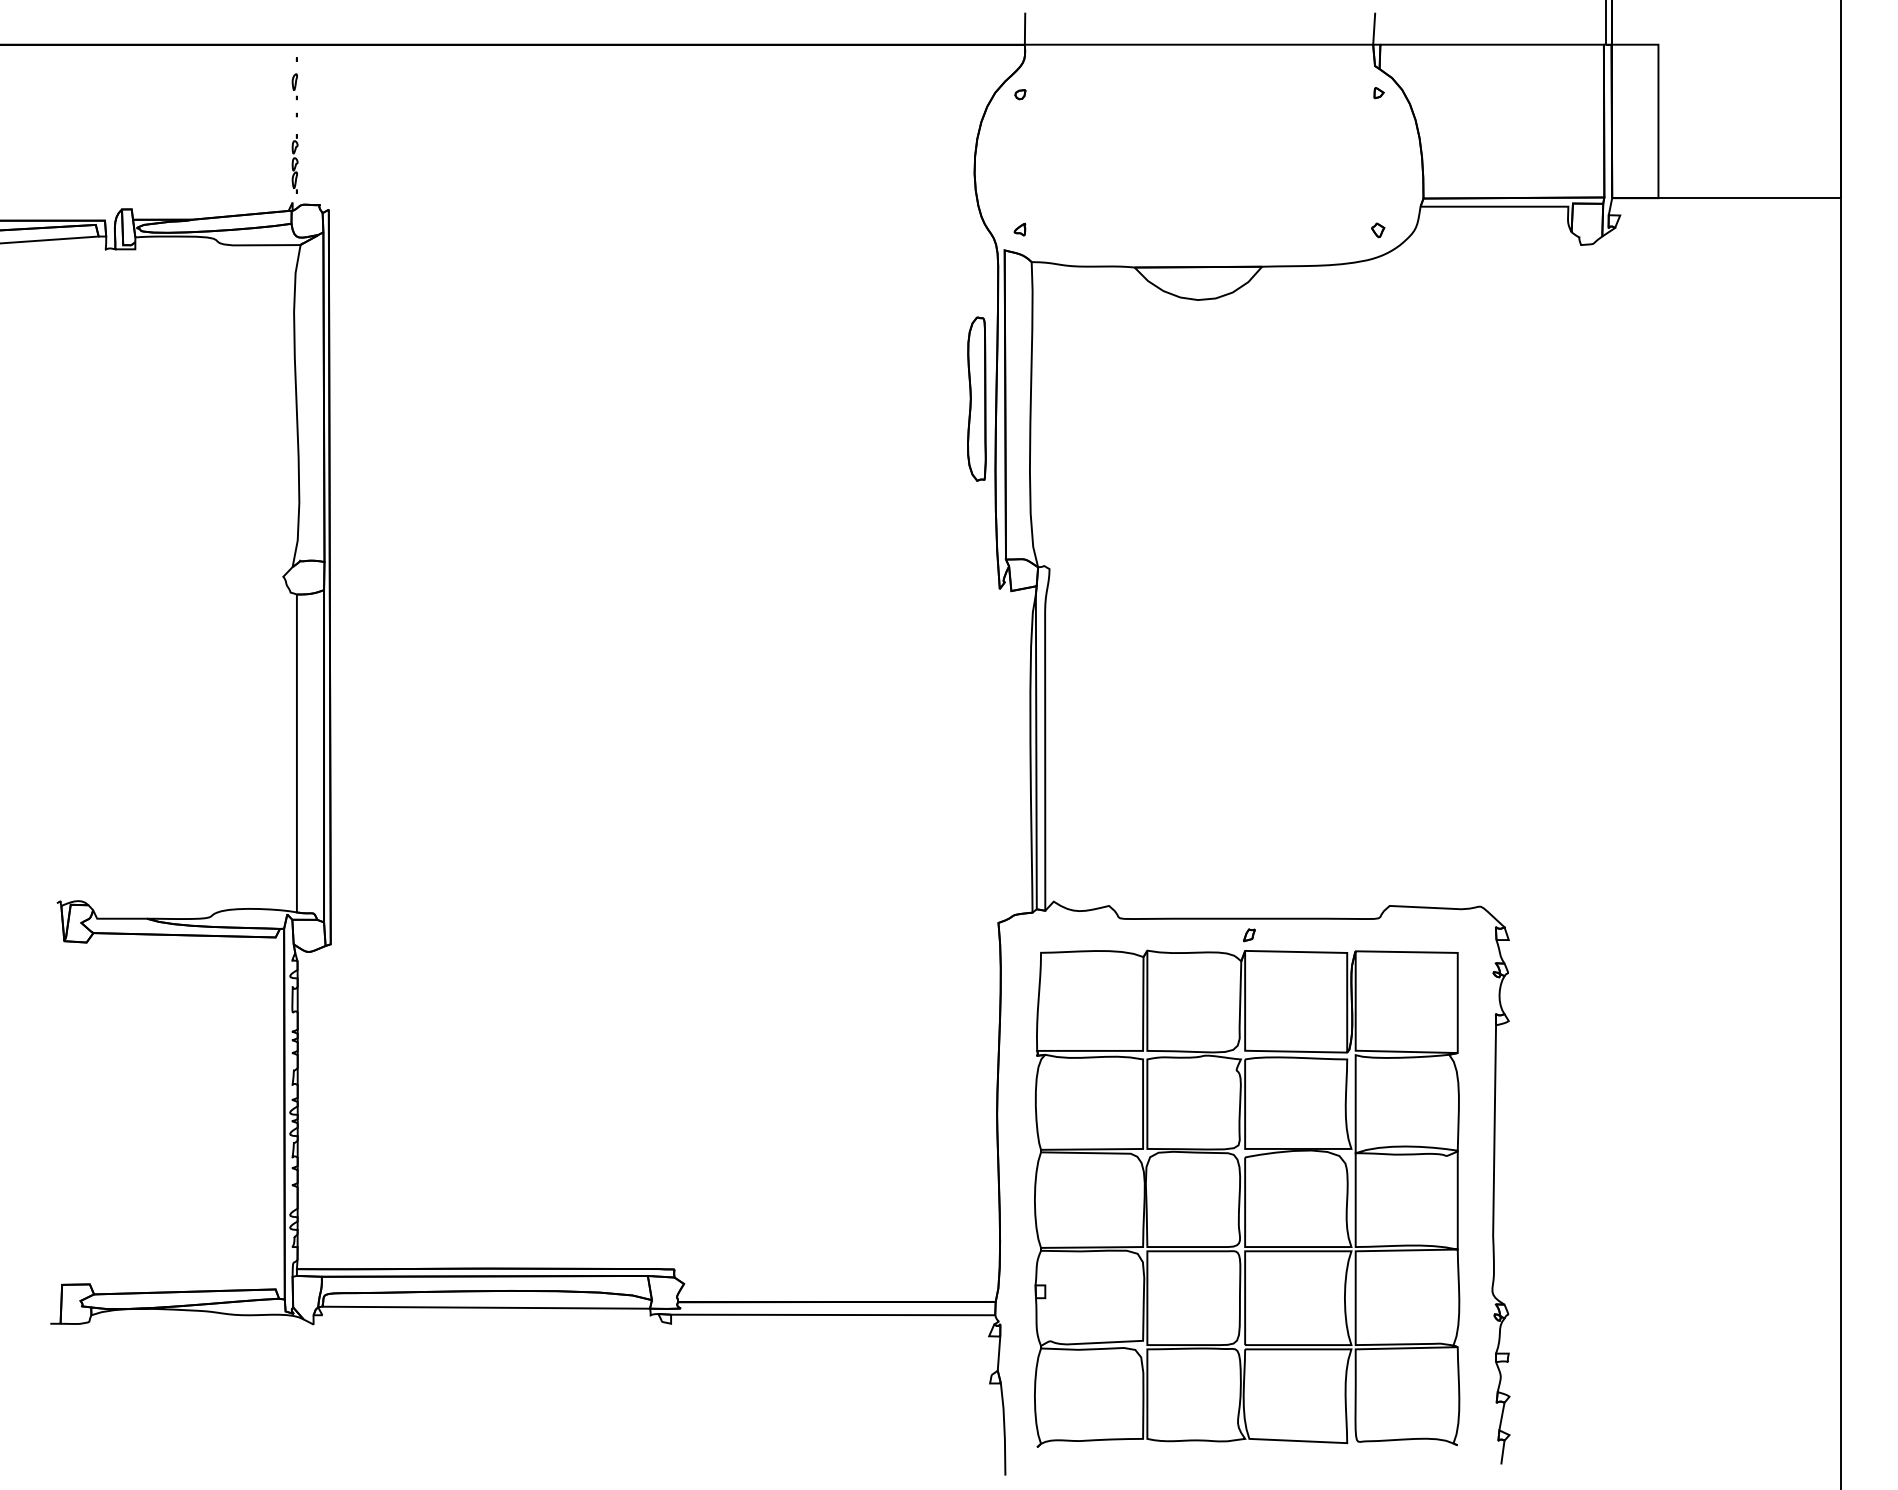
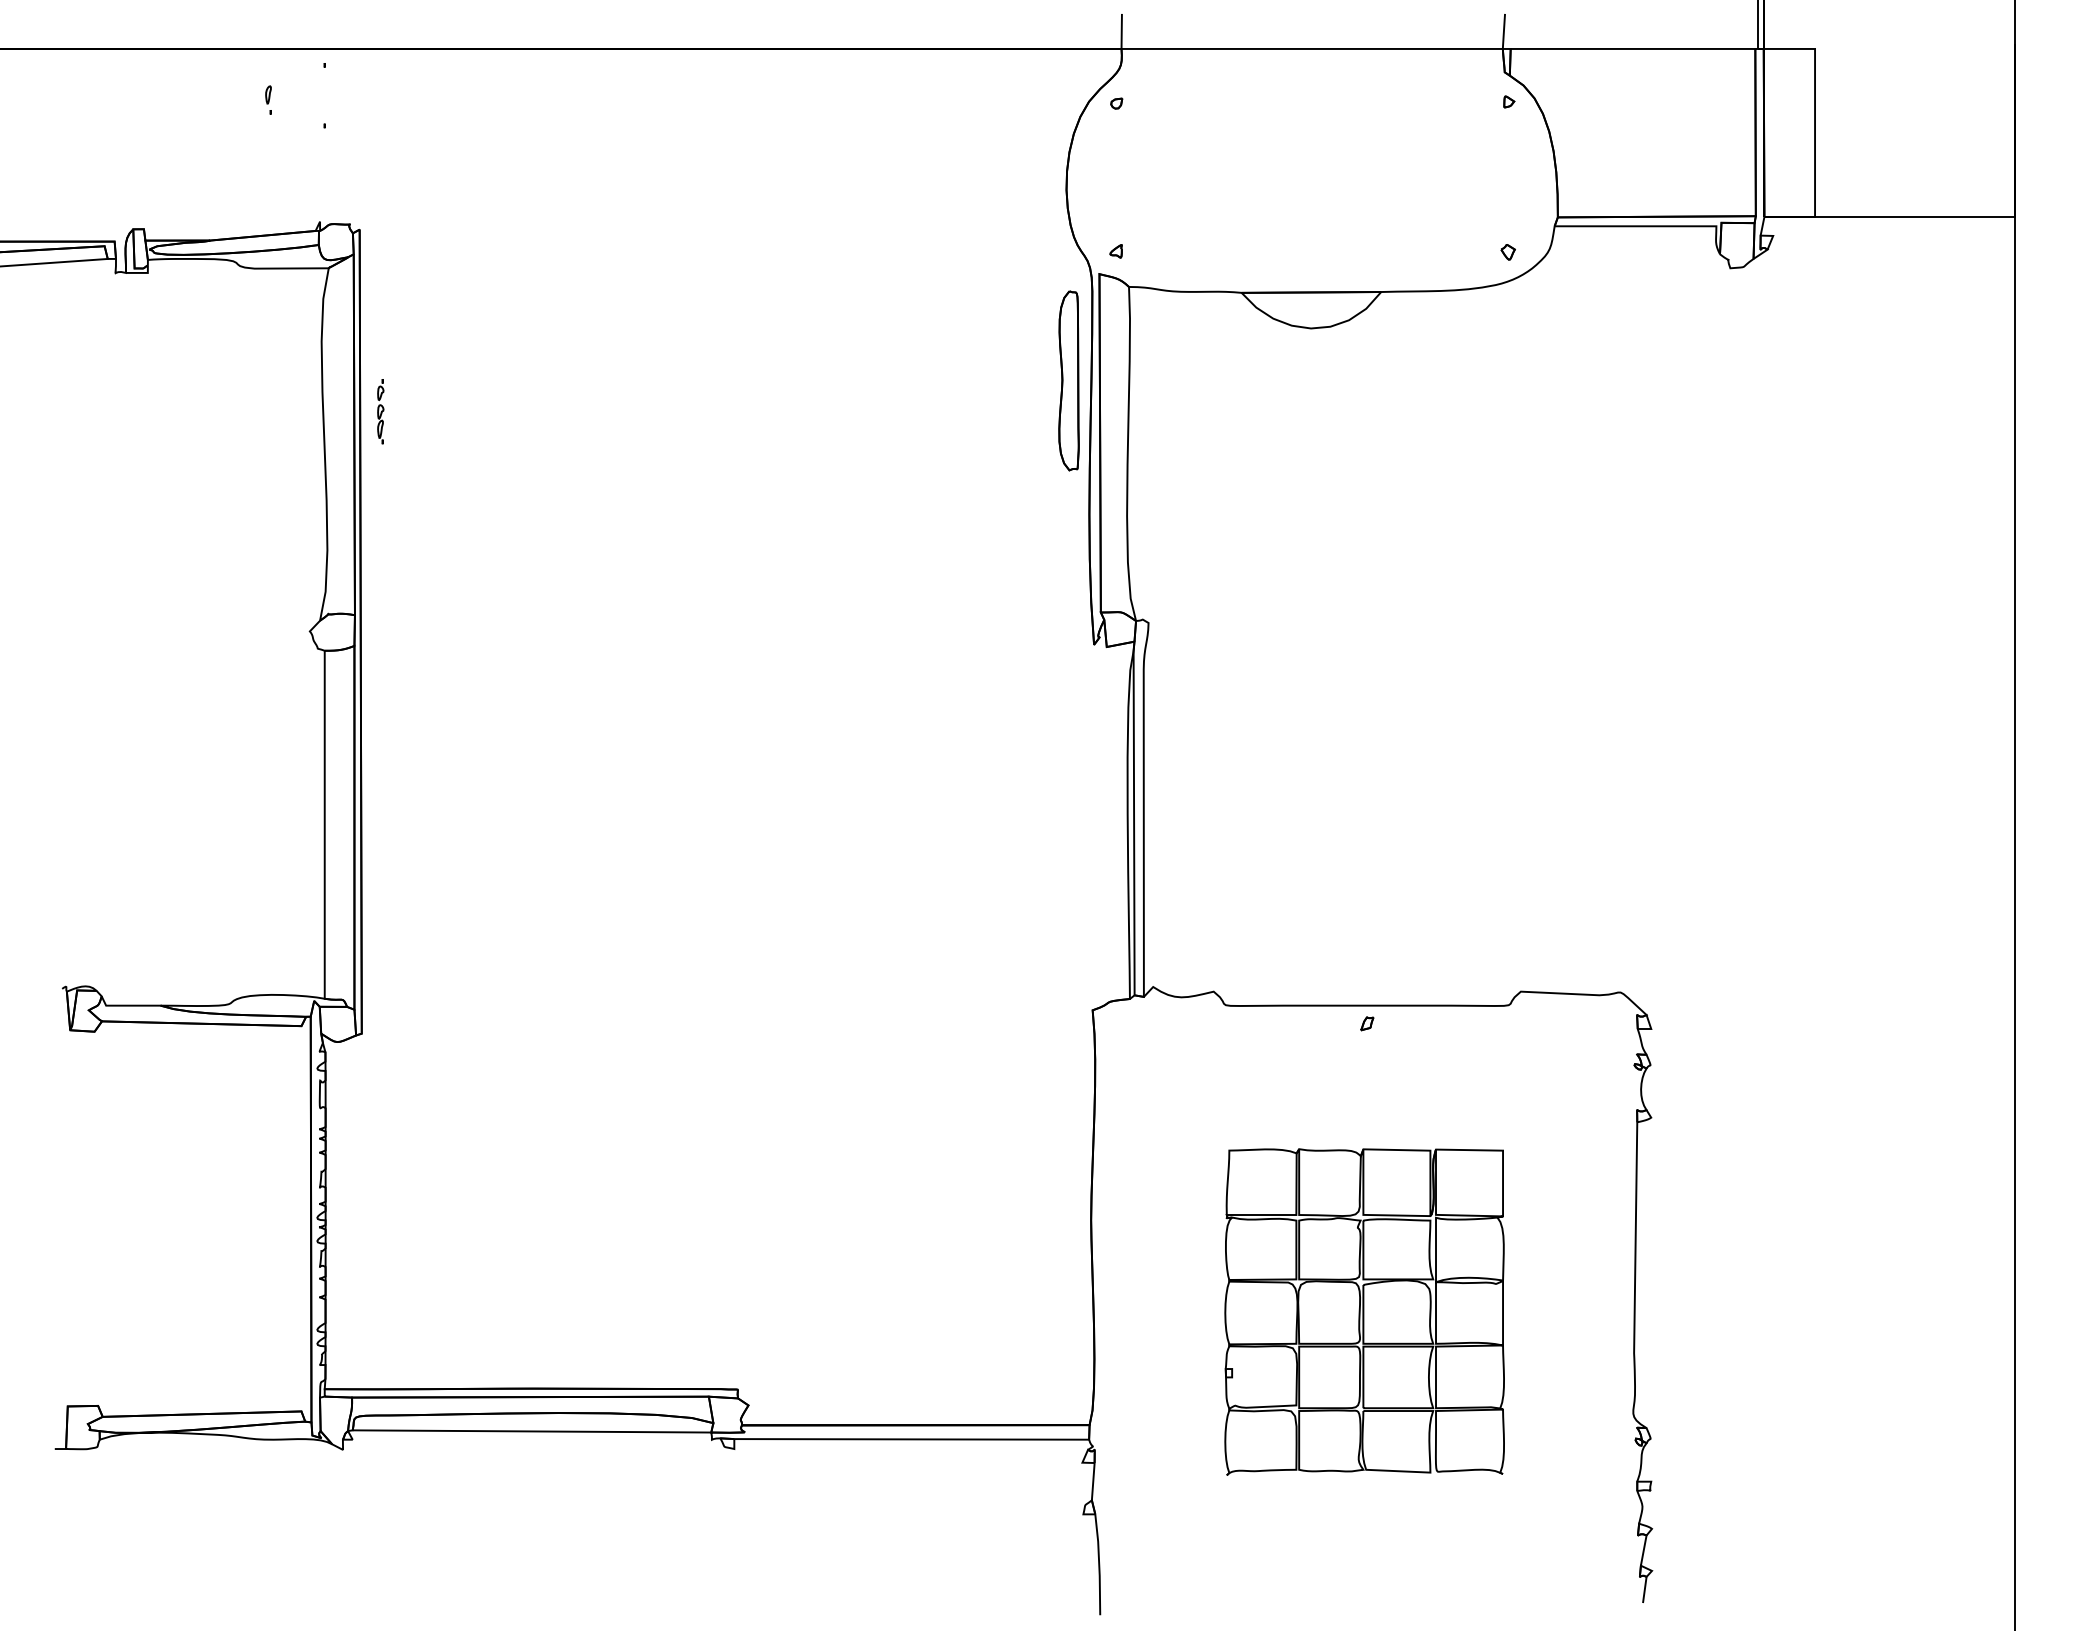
part: (294, 86) -> (268, 99), moved
part: (294, 163) -> (380, 411), moved
part: (976, 398) -> (1068, 380), moved
part: (1246, 1198) -> (1364, 1311), size x0.6

